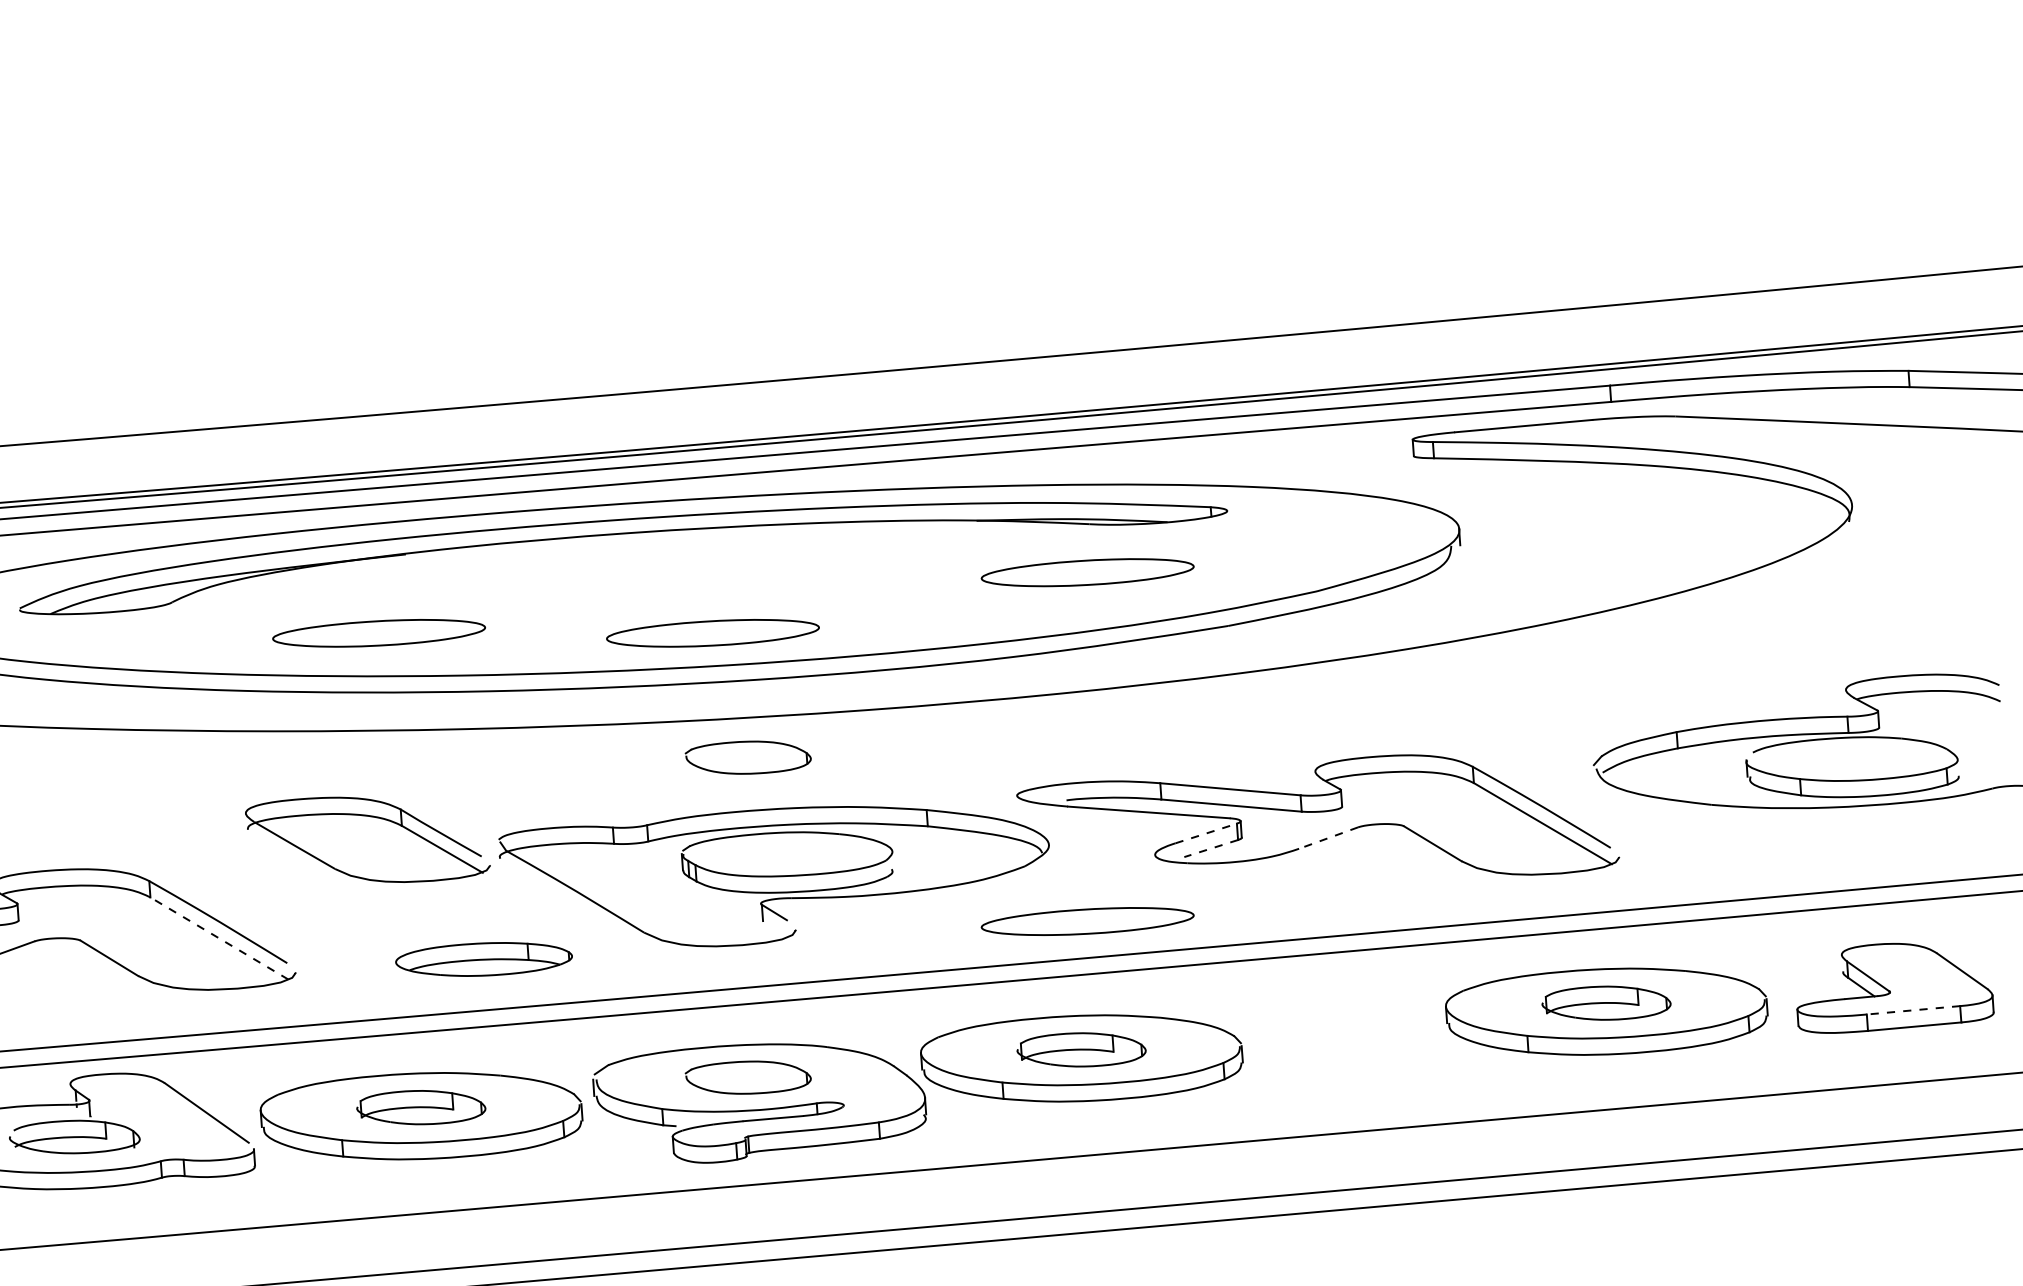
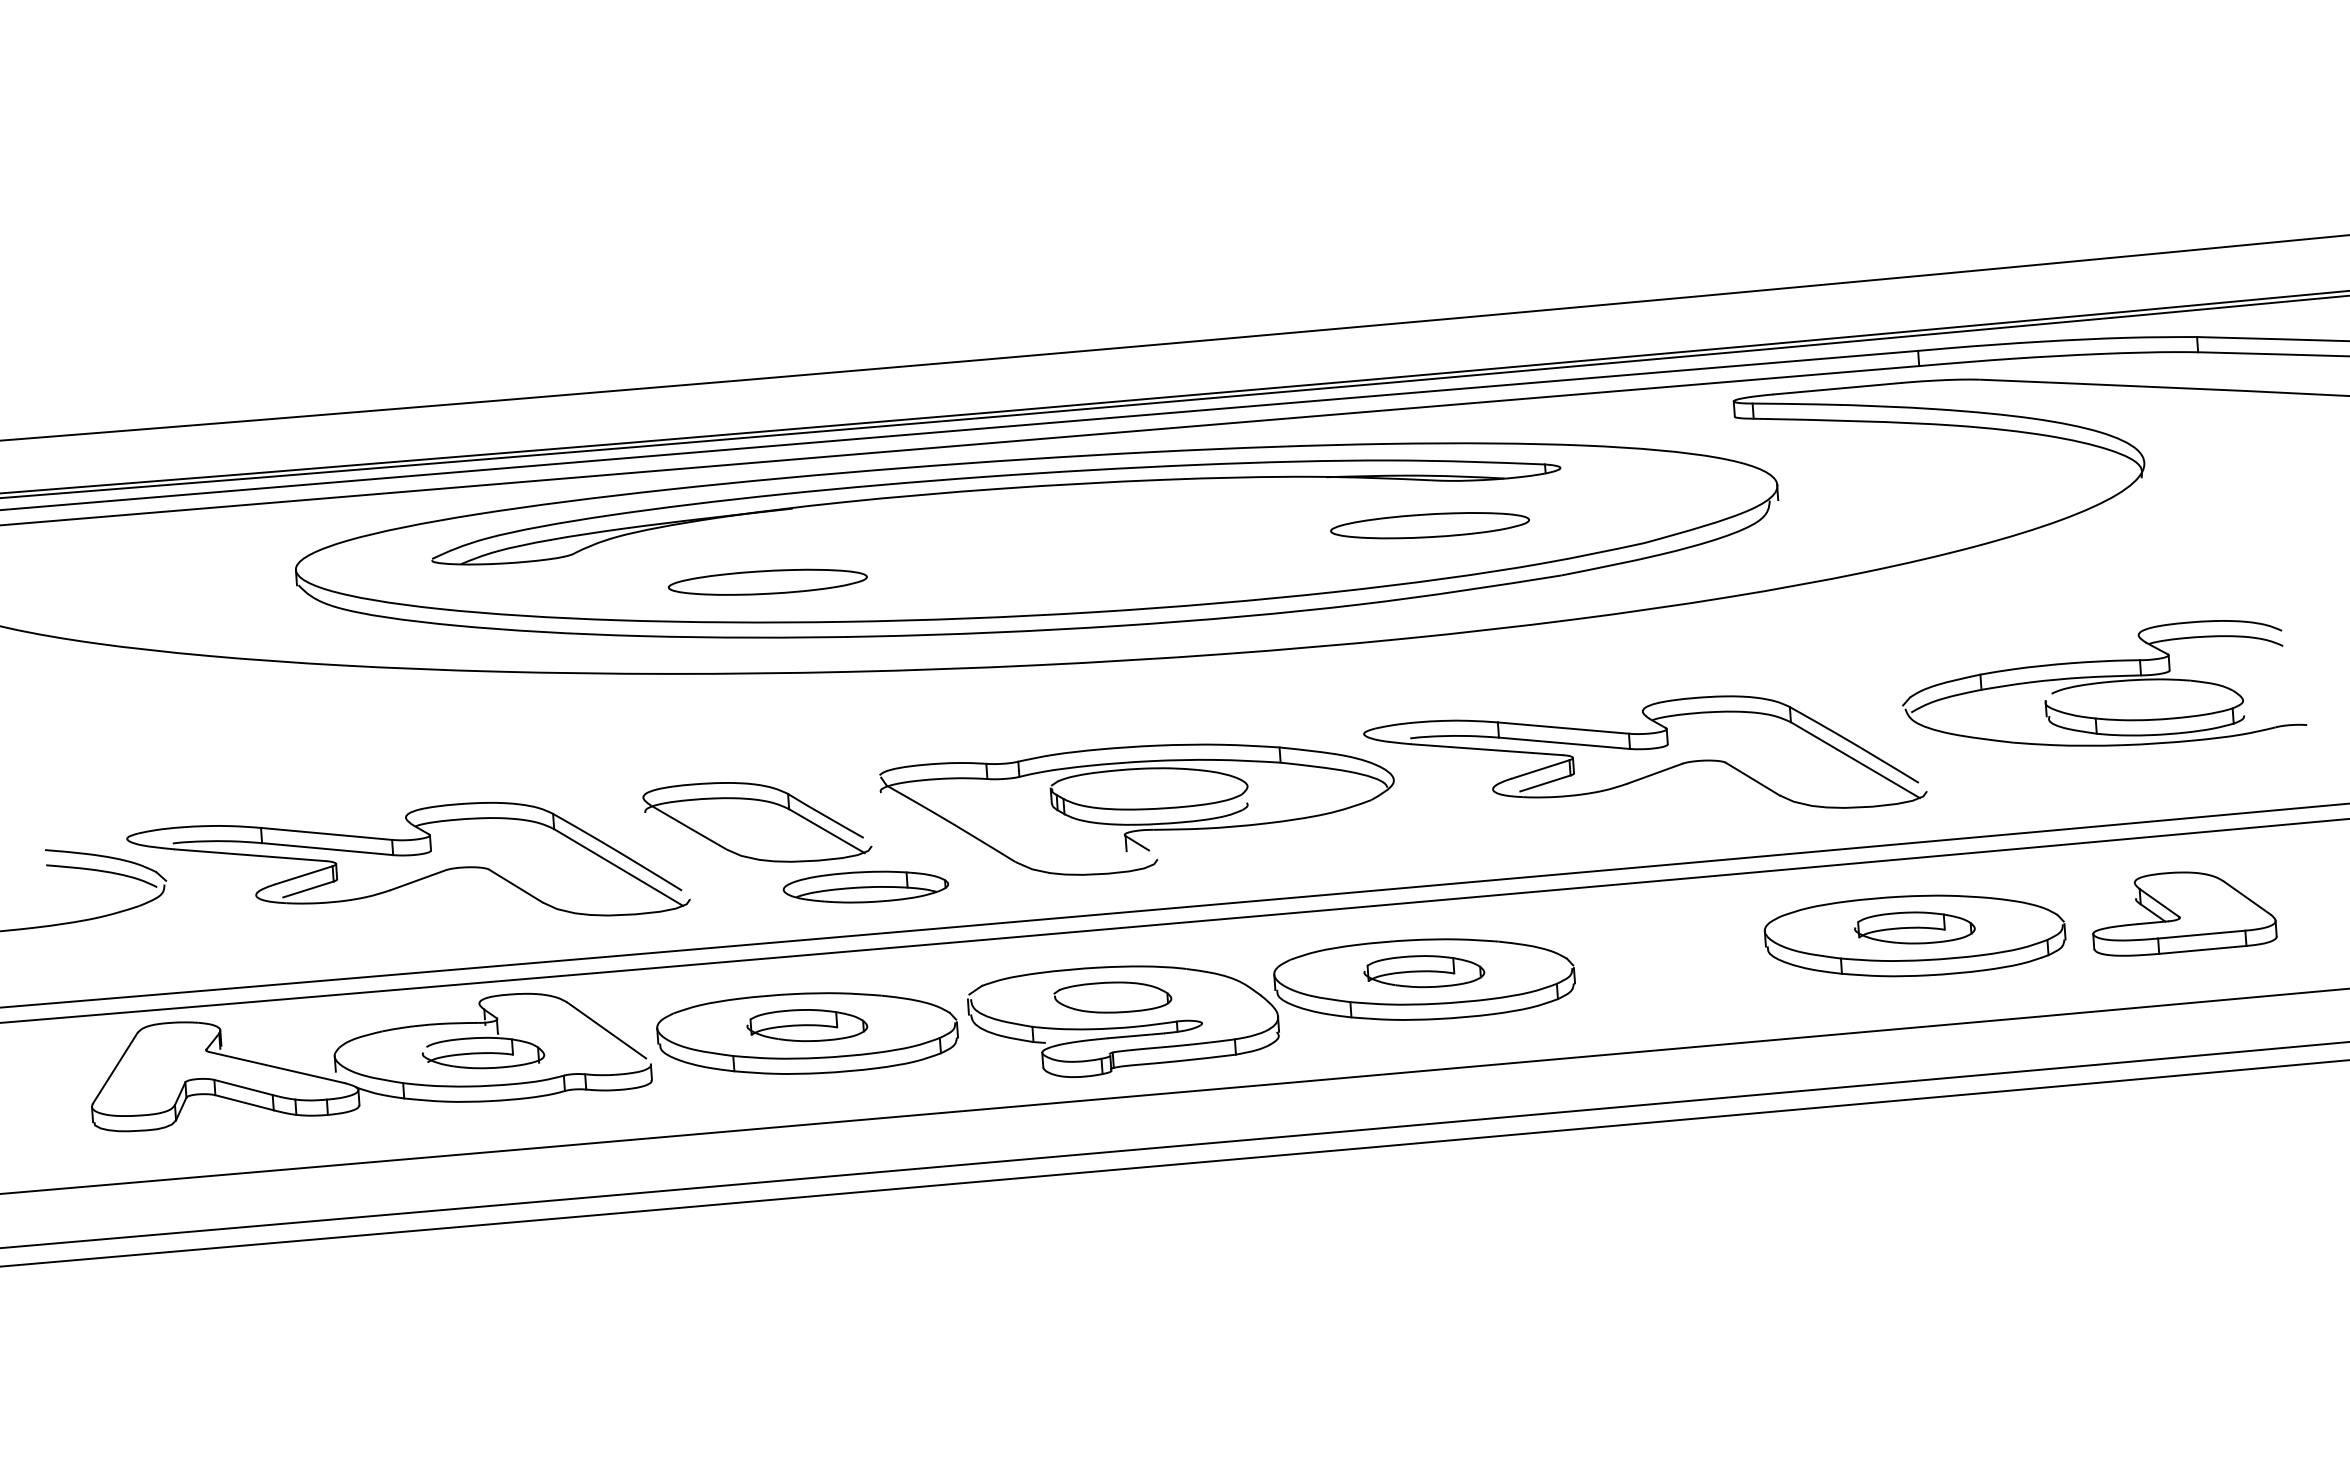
part: (712, 632) -> (1079, 581), removed
part: (747, 757) -> (1112, 698), removed
line: (1206, 833) -> (1541, 769), dashed -> solid
line: (1327, 837) -> (1654, 773), dashed -> solid
part: (368, 840) -> (757, 822), moved
line: (1210, 848) -> (1544, 783), dashed -> solid
part: (1087, 921) -> (1429, 851), removed
line: (219, 938) -> (618, 867), dashed -> solid
line: (1913, 1010) -> (2201, 934), dashed -> solid

